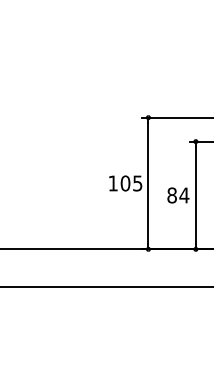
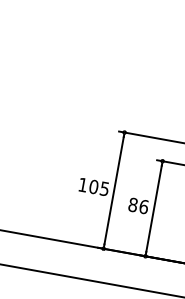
text: (184, 195) -> (144, 206), 84 -> 86

